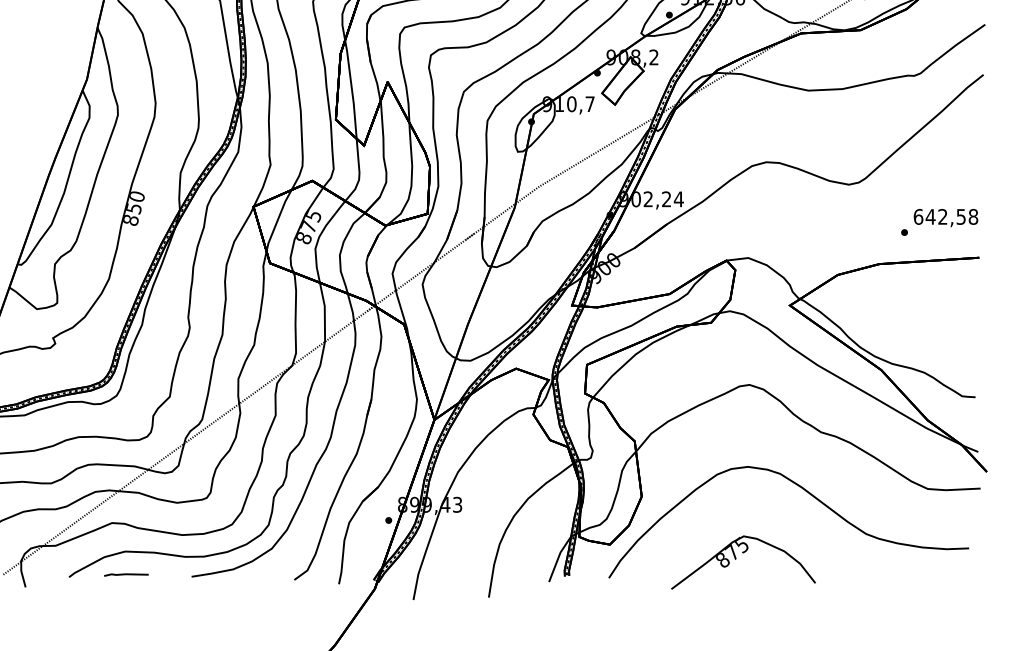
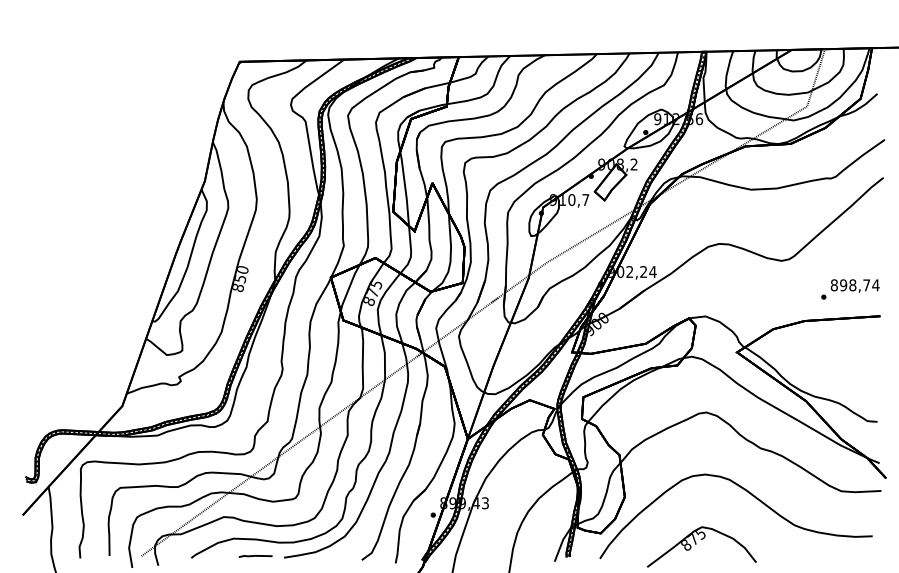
text: (945, 217) -> (854, 285), 642,58 -> 898,74
line: (126, 575) -> (255, 556), moved

